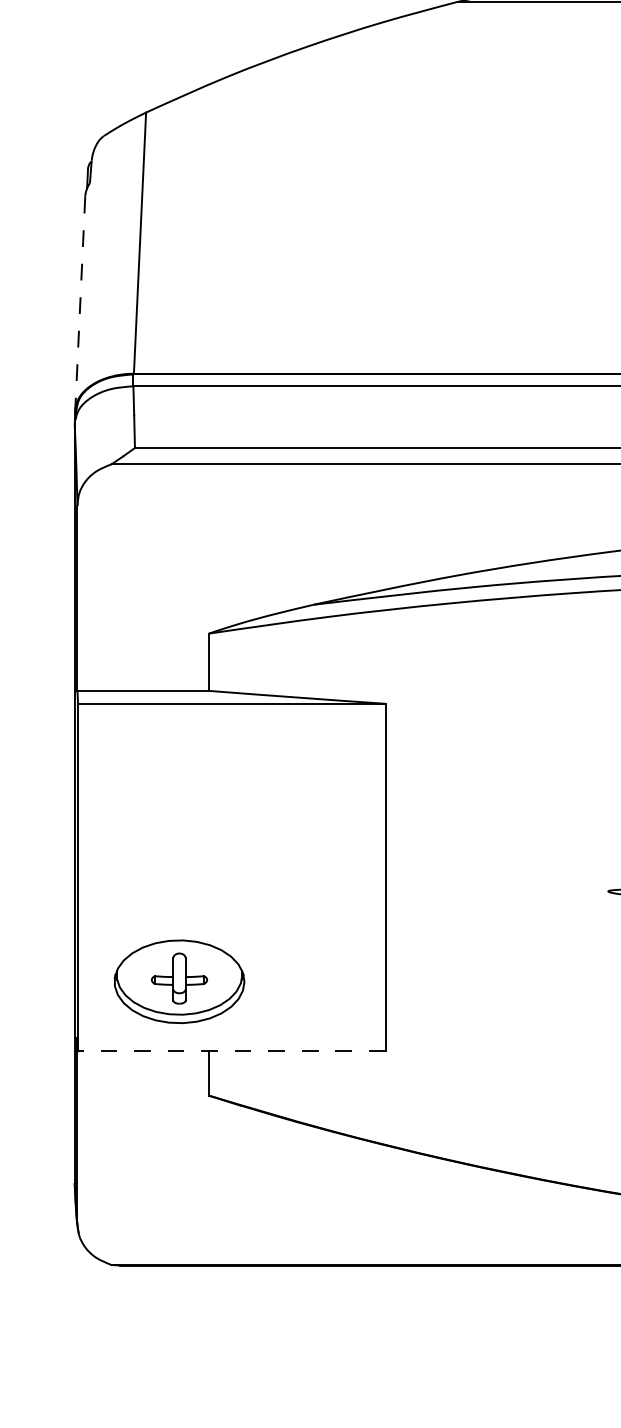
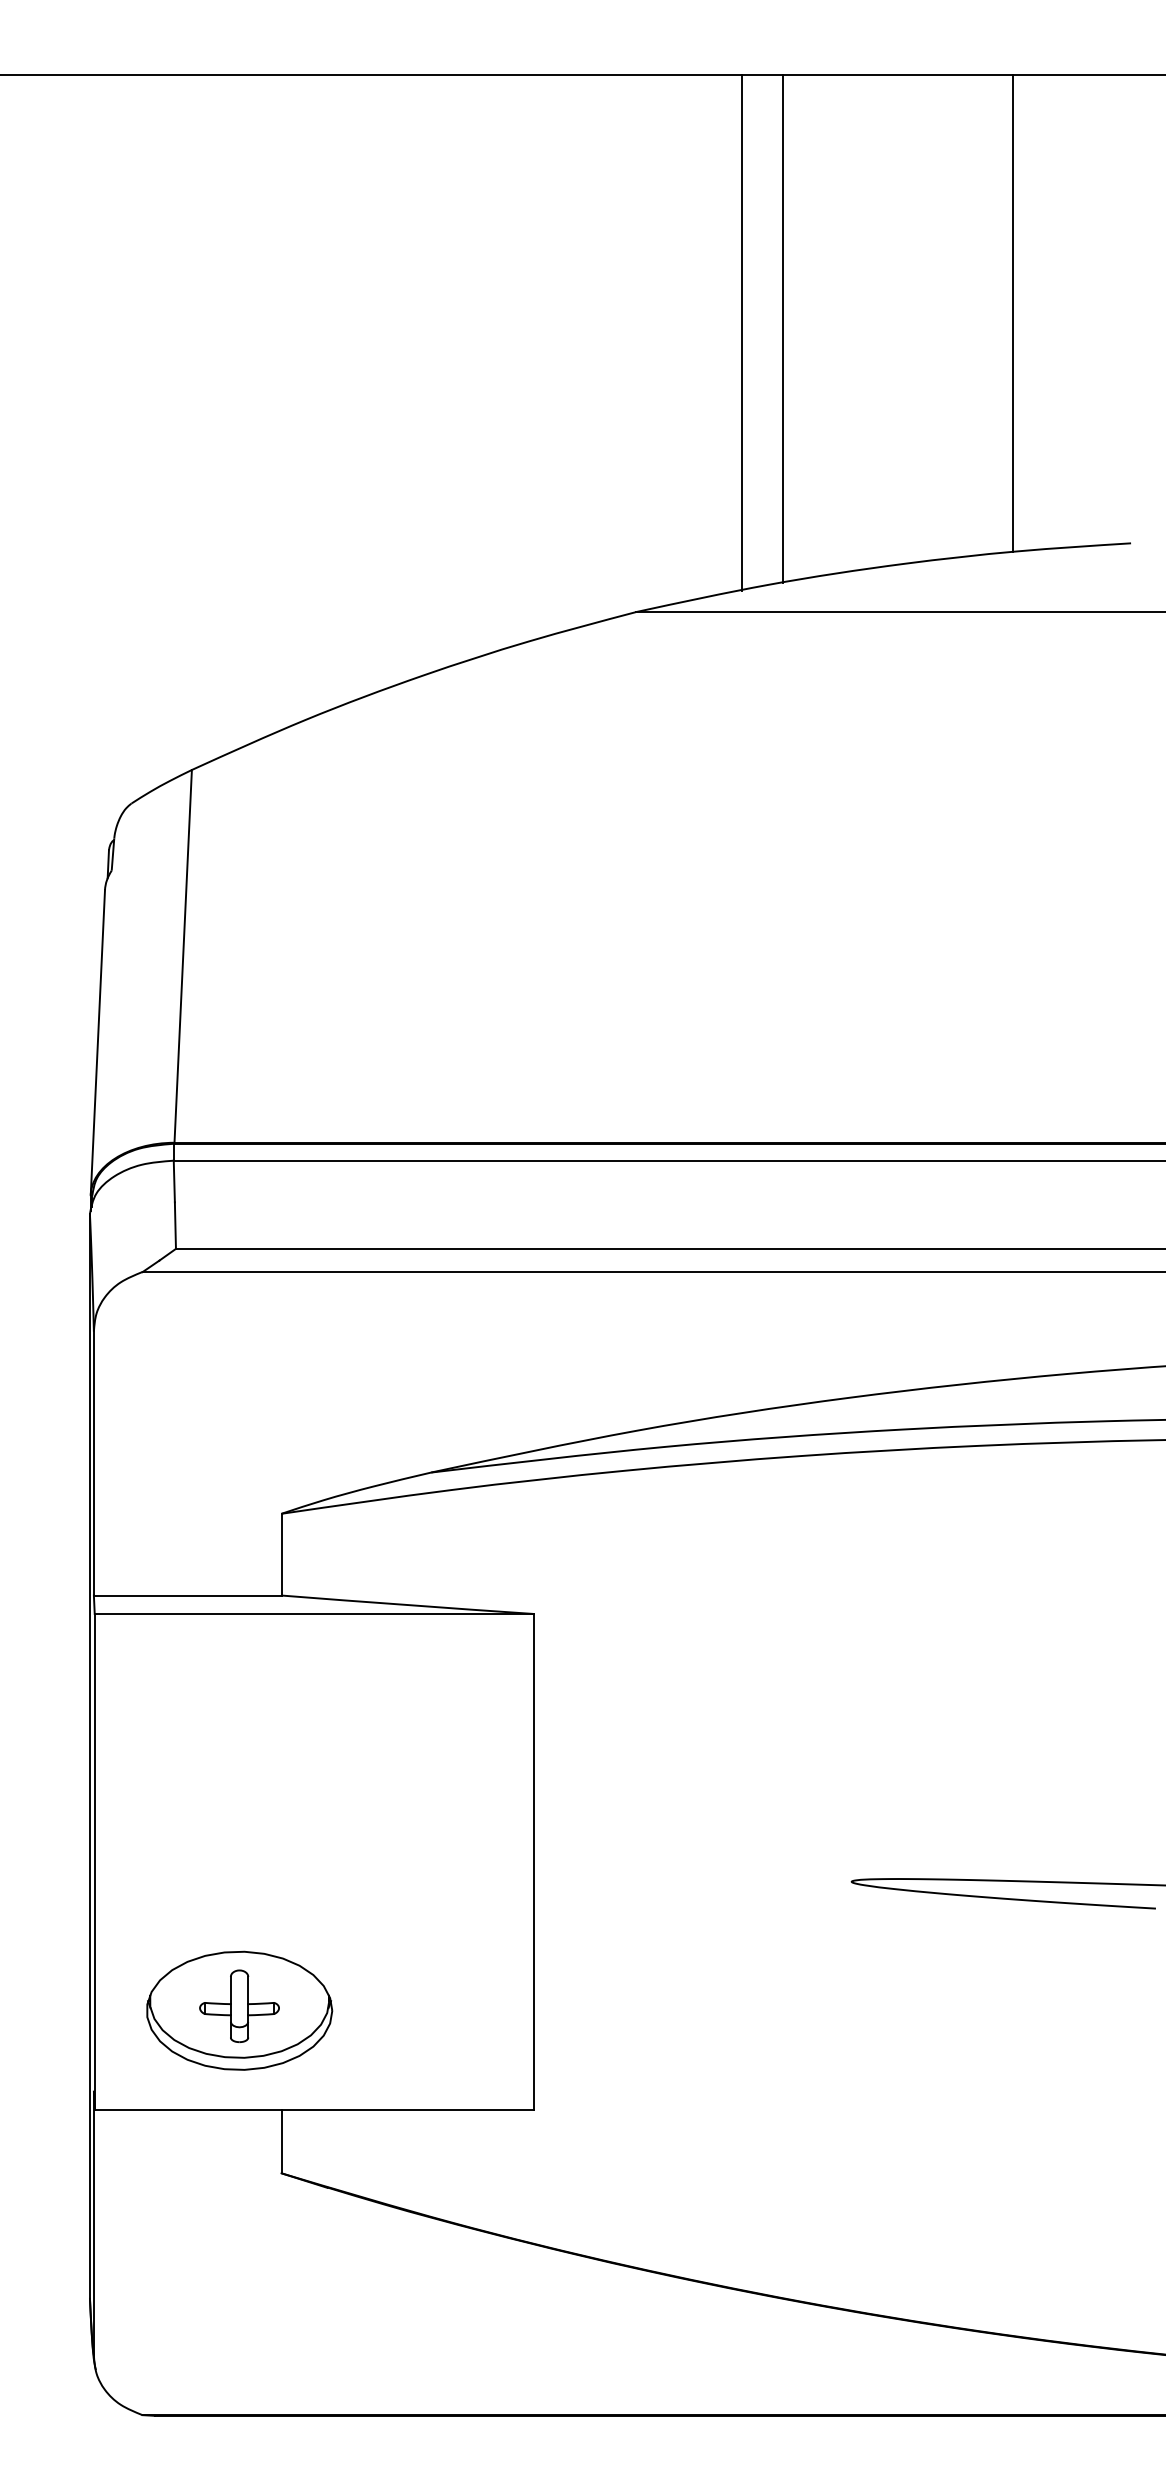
line: (79, 303) -> (97, 1042), dashed -> solid
line: (232, 1051) -> (314, 2110), dashed -> solid

